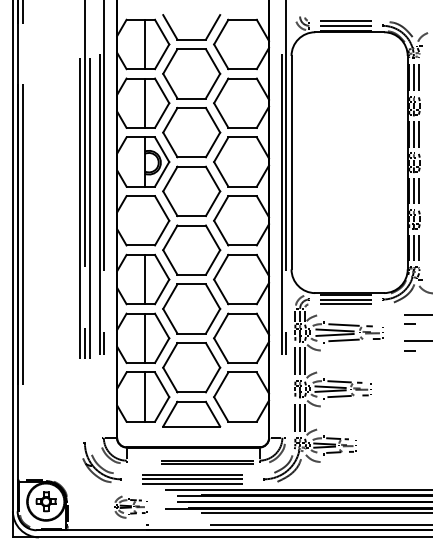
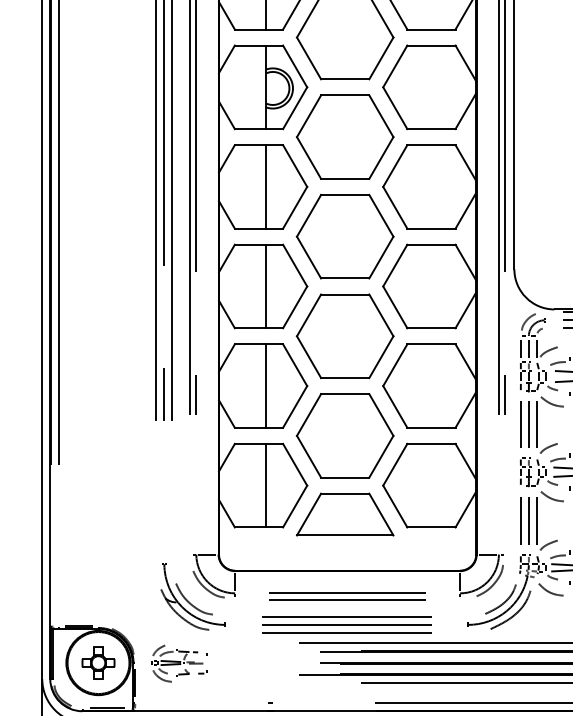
line: (144, 220) -> (265, 186), added
line: (207, 461) -> (348, 594), moved
part: (130, 506) -> (178, 662), moved

